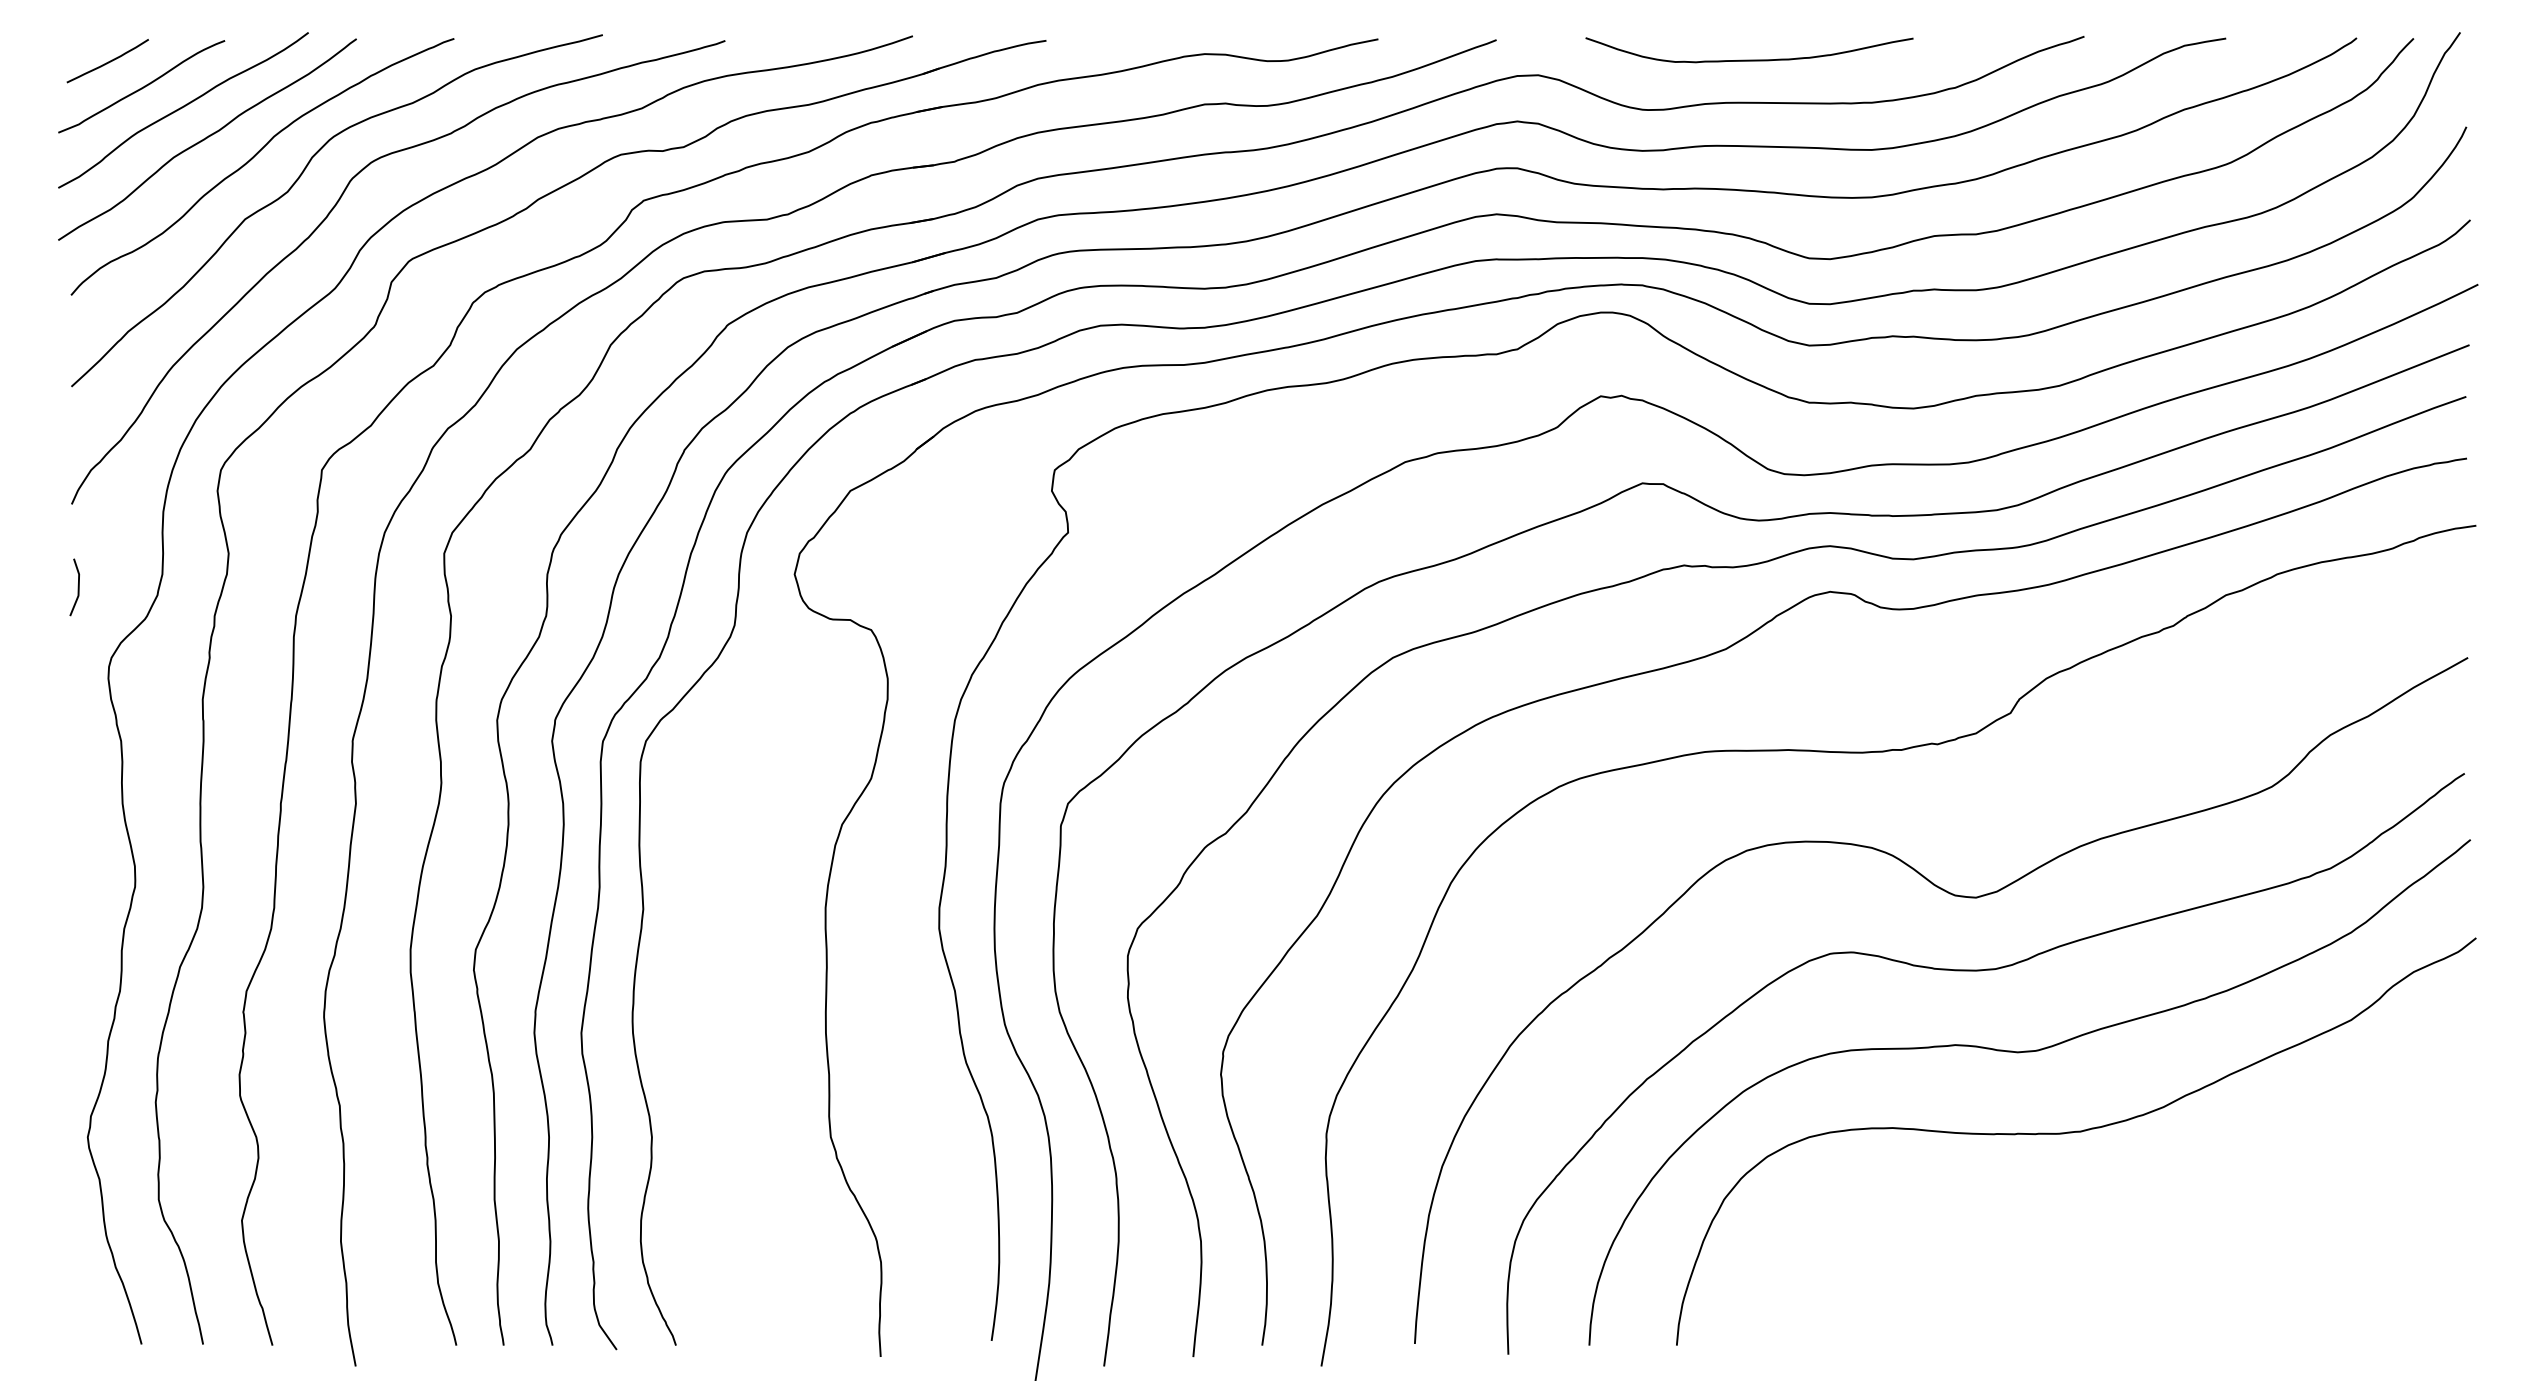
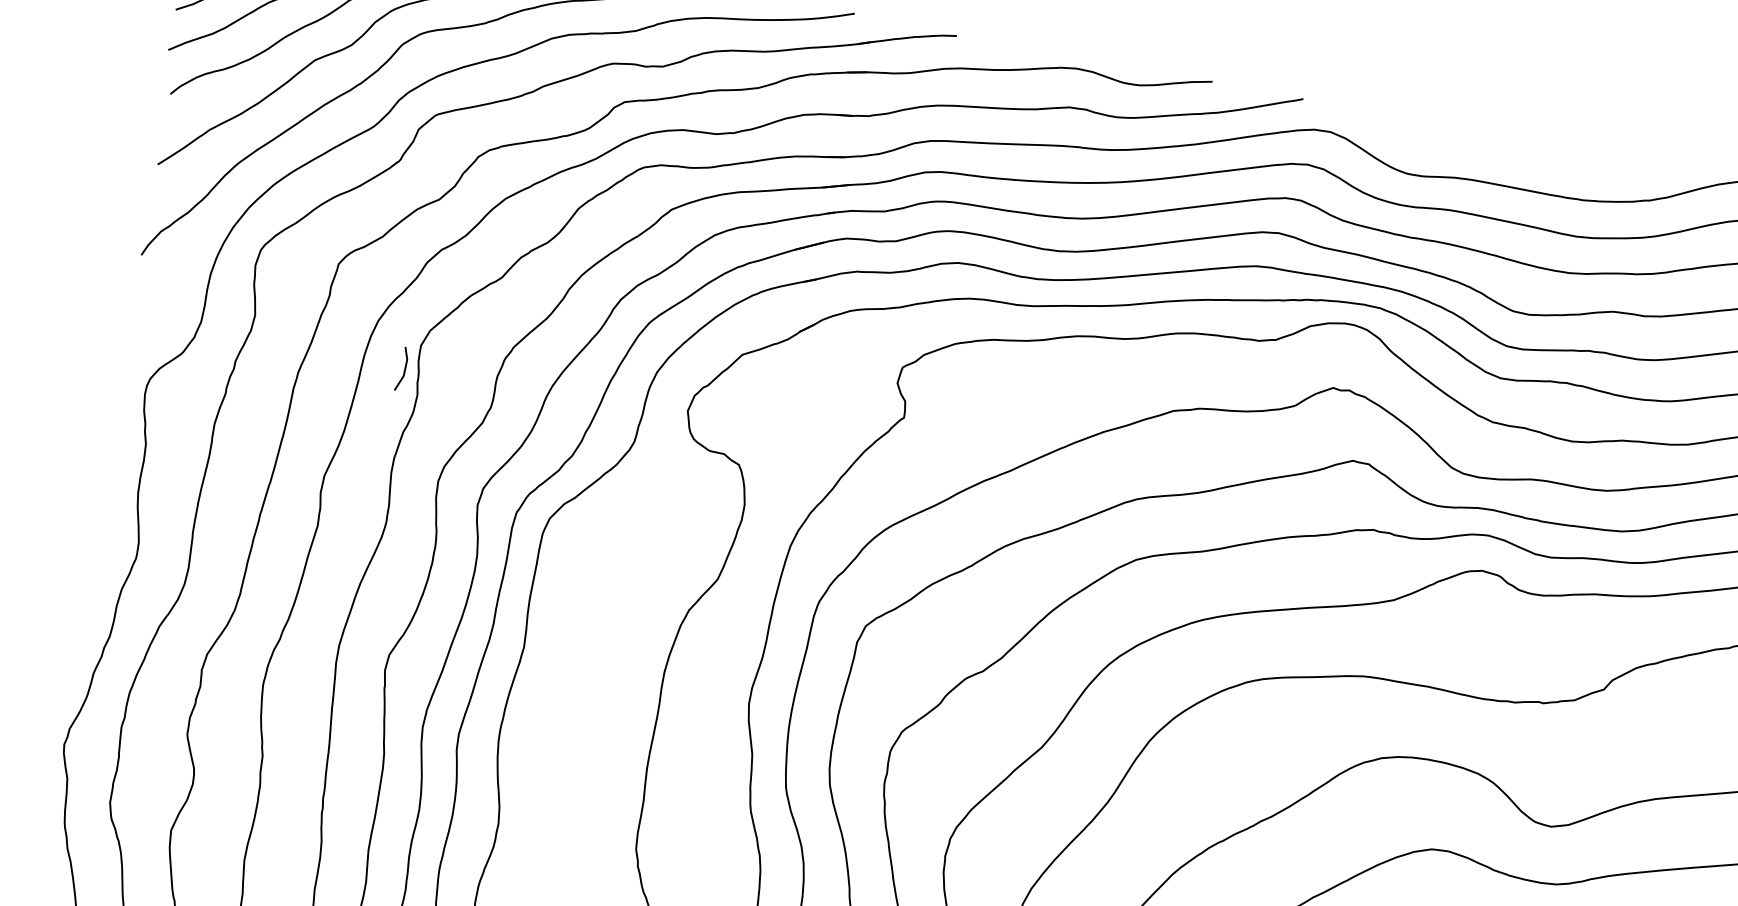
curve: (1749, 59) -> (1495, 149), removed
line: (77, 587) -> (404, 369), moved

